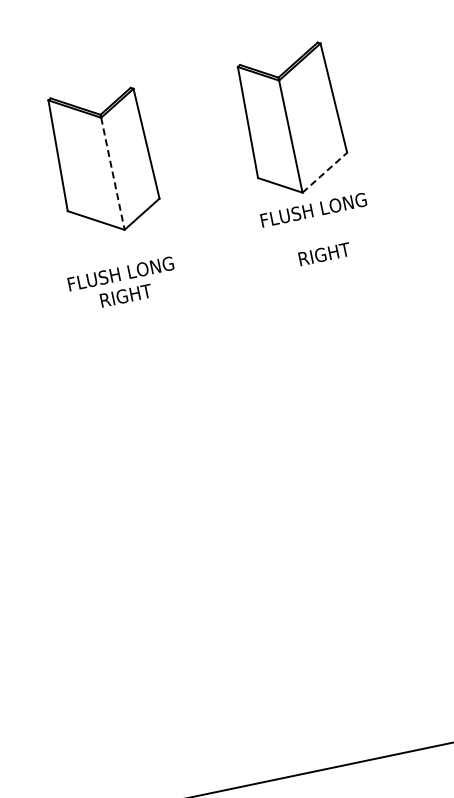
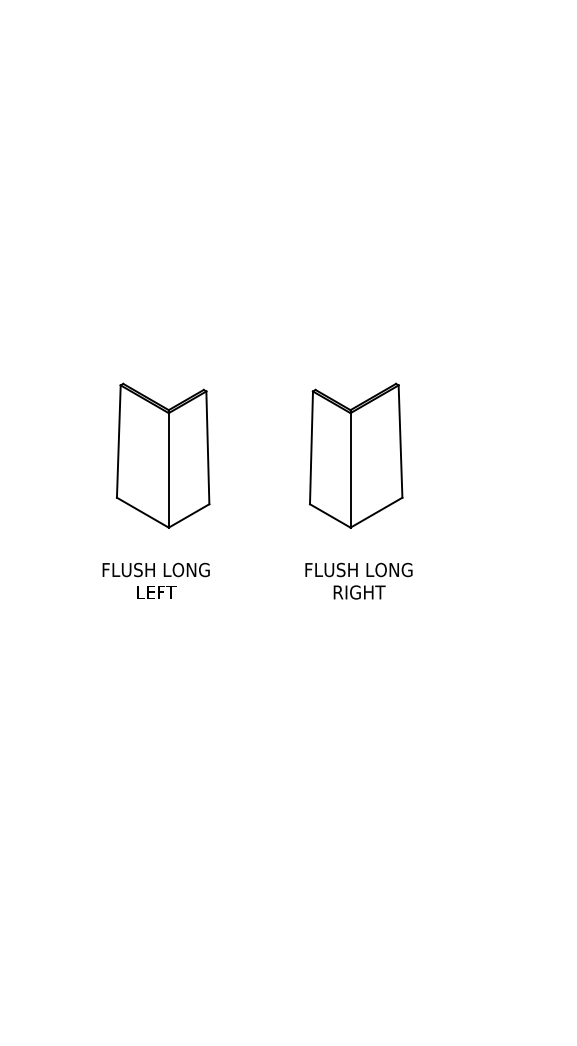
line: (324, 172) -> (376, 512), dashed -> solid
line: (112, 173) -> (168, 470), dashed -> solid
text: (313, 209) -> (358, 569), moved
text: (125, 295) -> (156, 592), RIGHT -> LEFT

